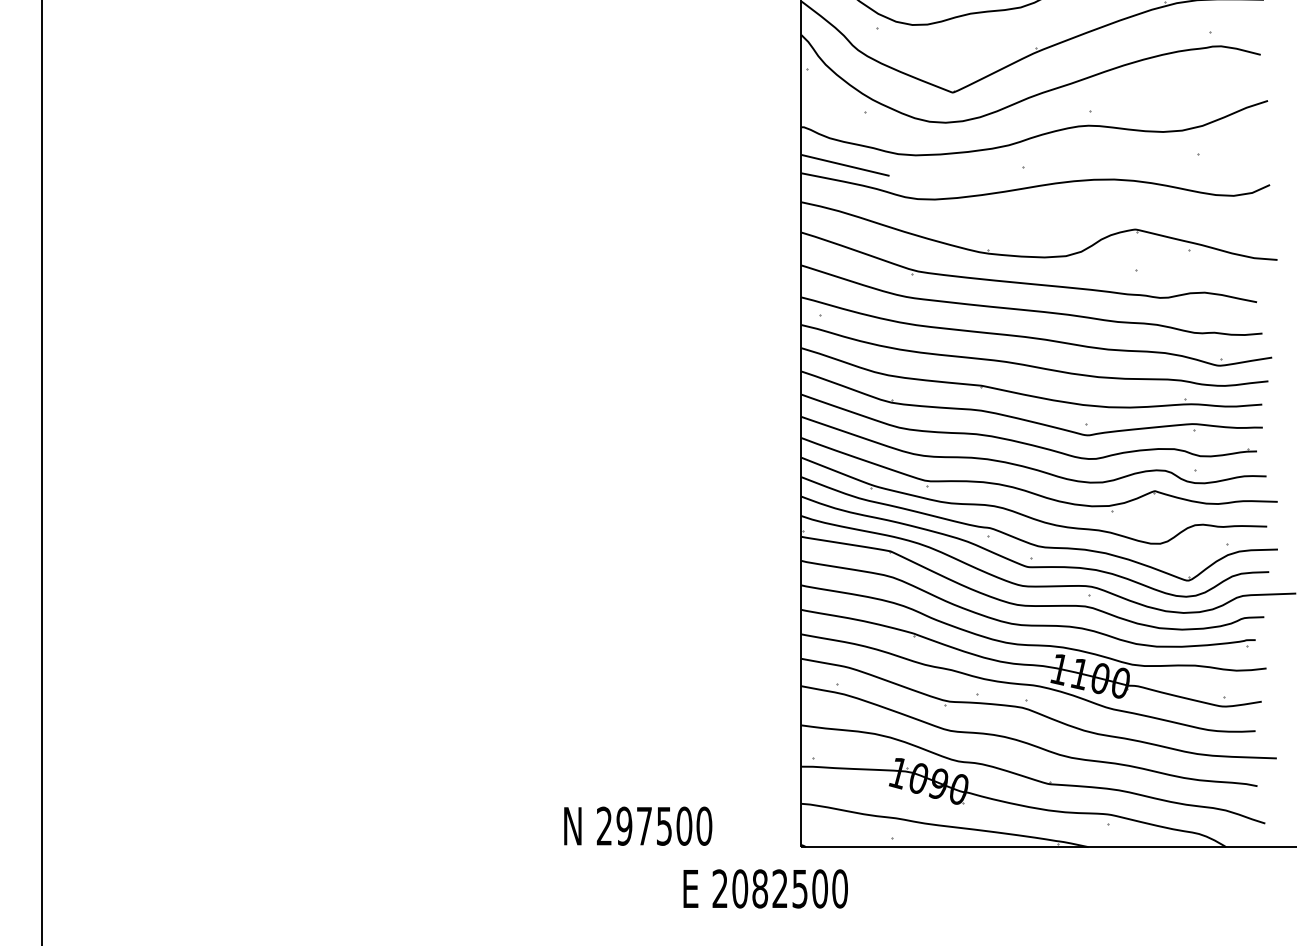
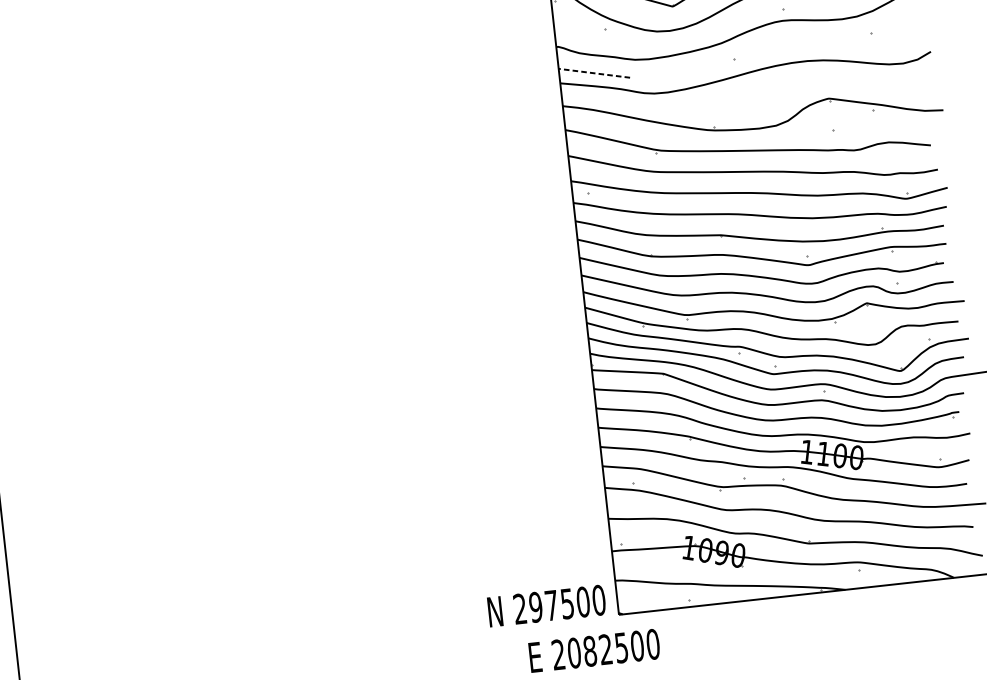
line: (844, 165) -> (593, 73), solid -> dashed
text: (638, 825) -> (547, 605), moved

